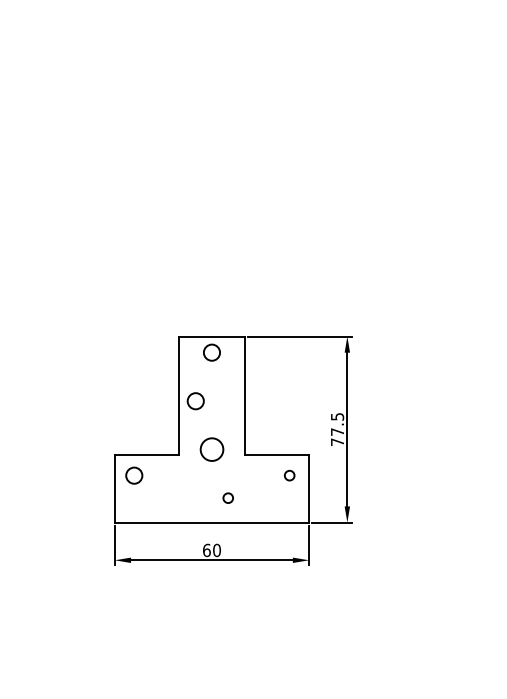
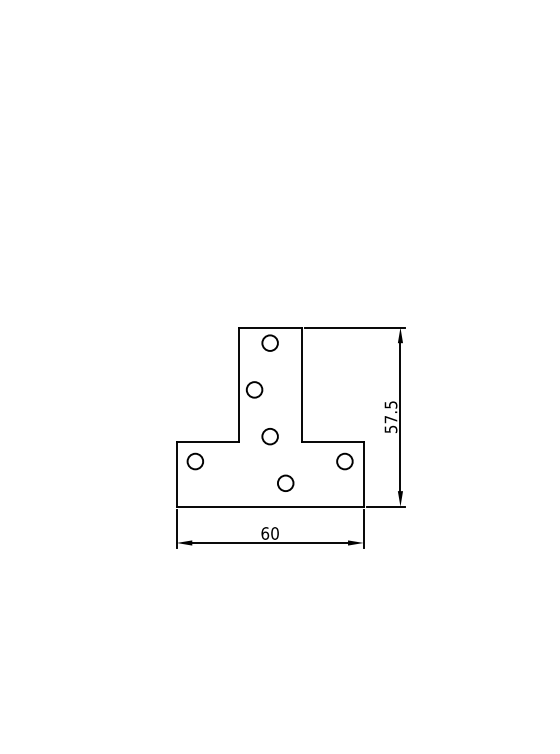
text: (337, 441) -> (390, 428), 77.5 -> 57.5
circle: (211, 449) -> (269, 436), size x0.71
circle: (289, 475) -> (344, 461), size x1.67
circle: (227, 497) -> (285, 482), size x1.67

